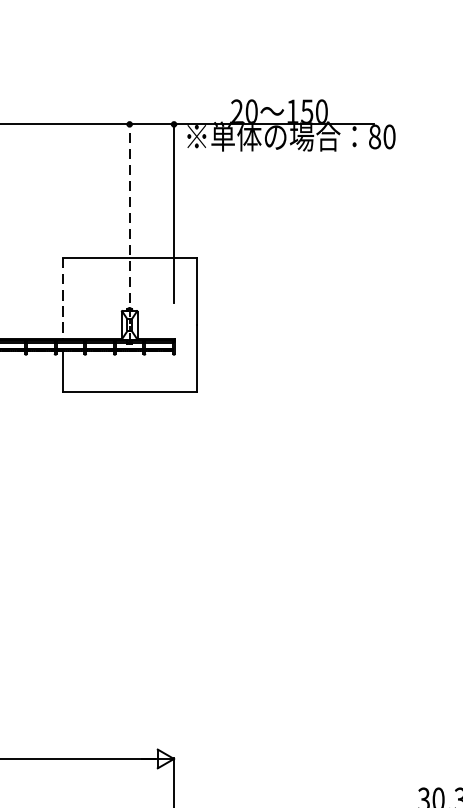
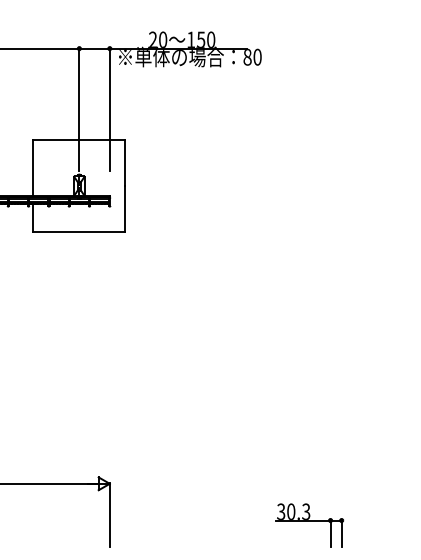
line: (129, 213) -> (79, 109), dashed -> solid
line: (62, 297) -> (33, 167), dashed -> solid

